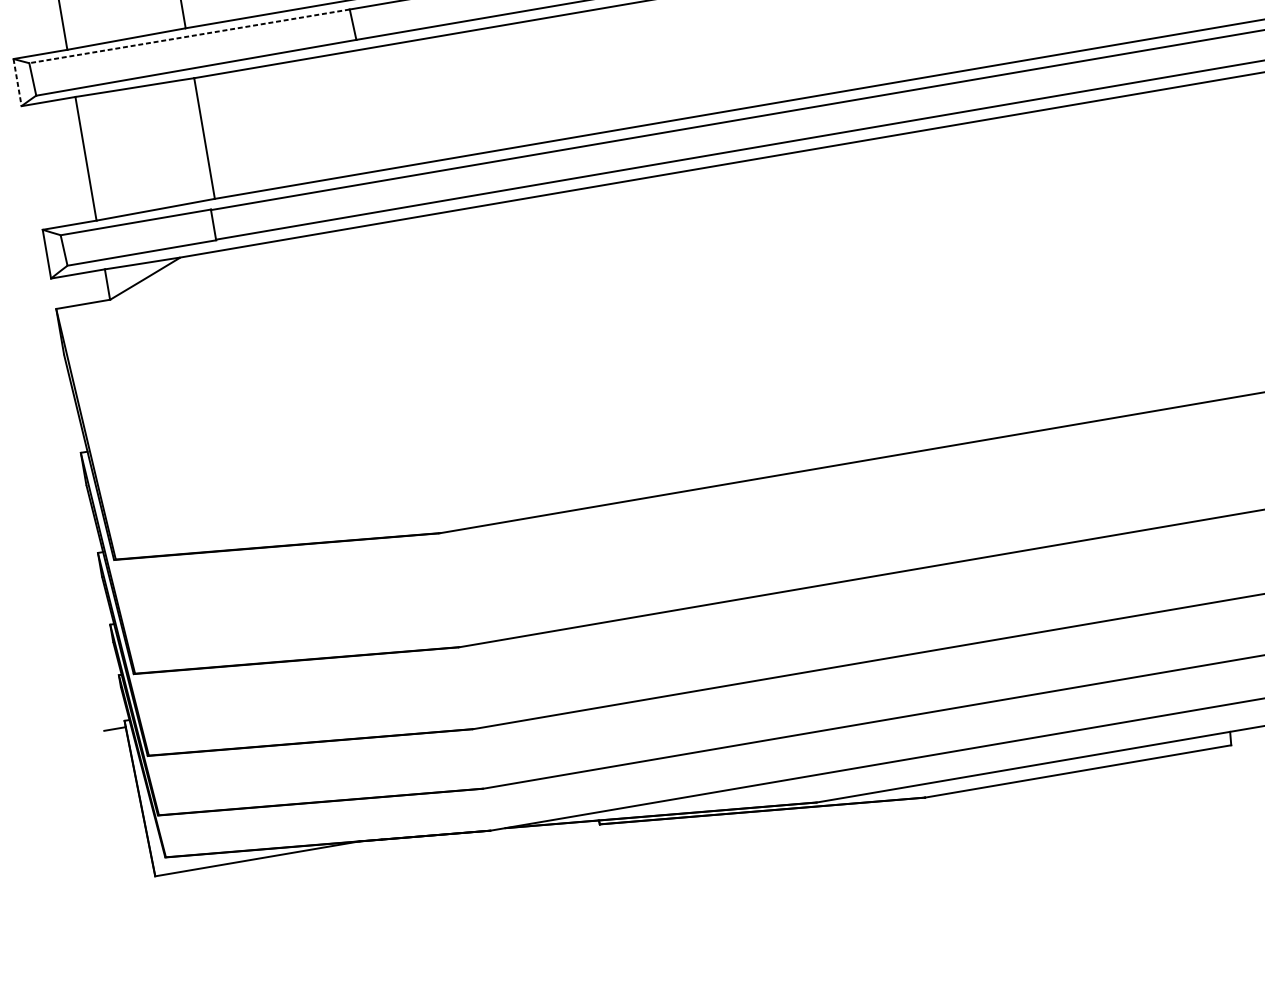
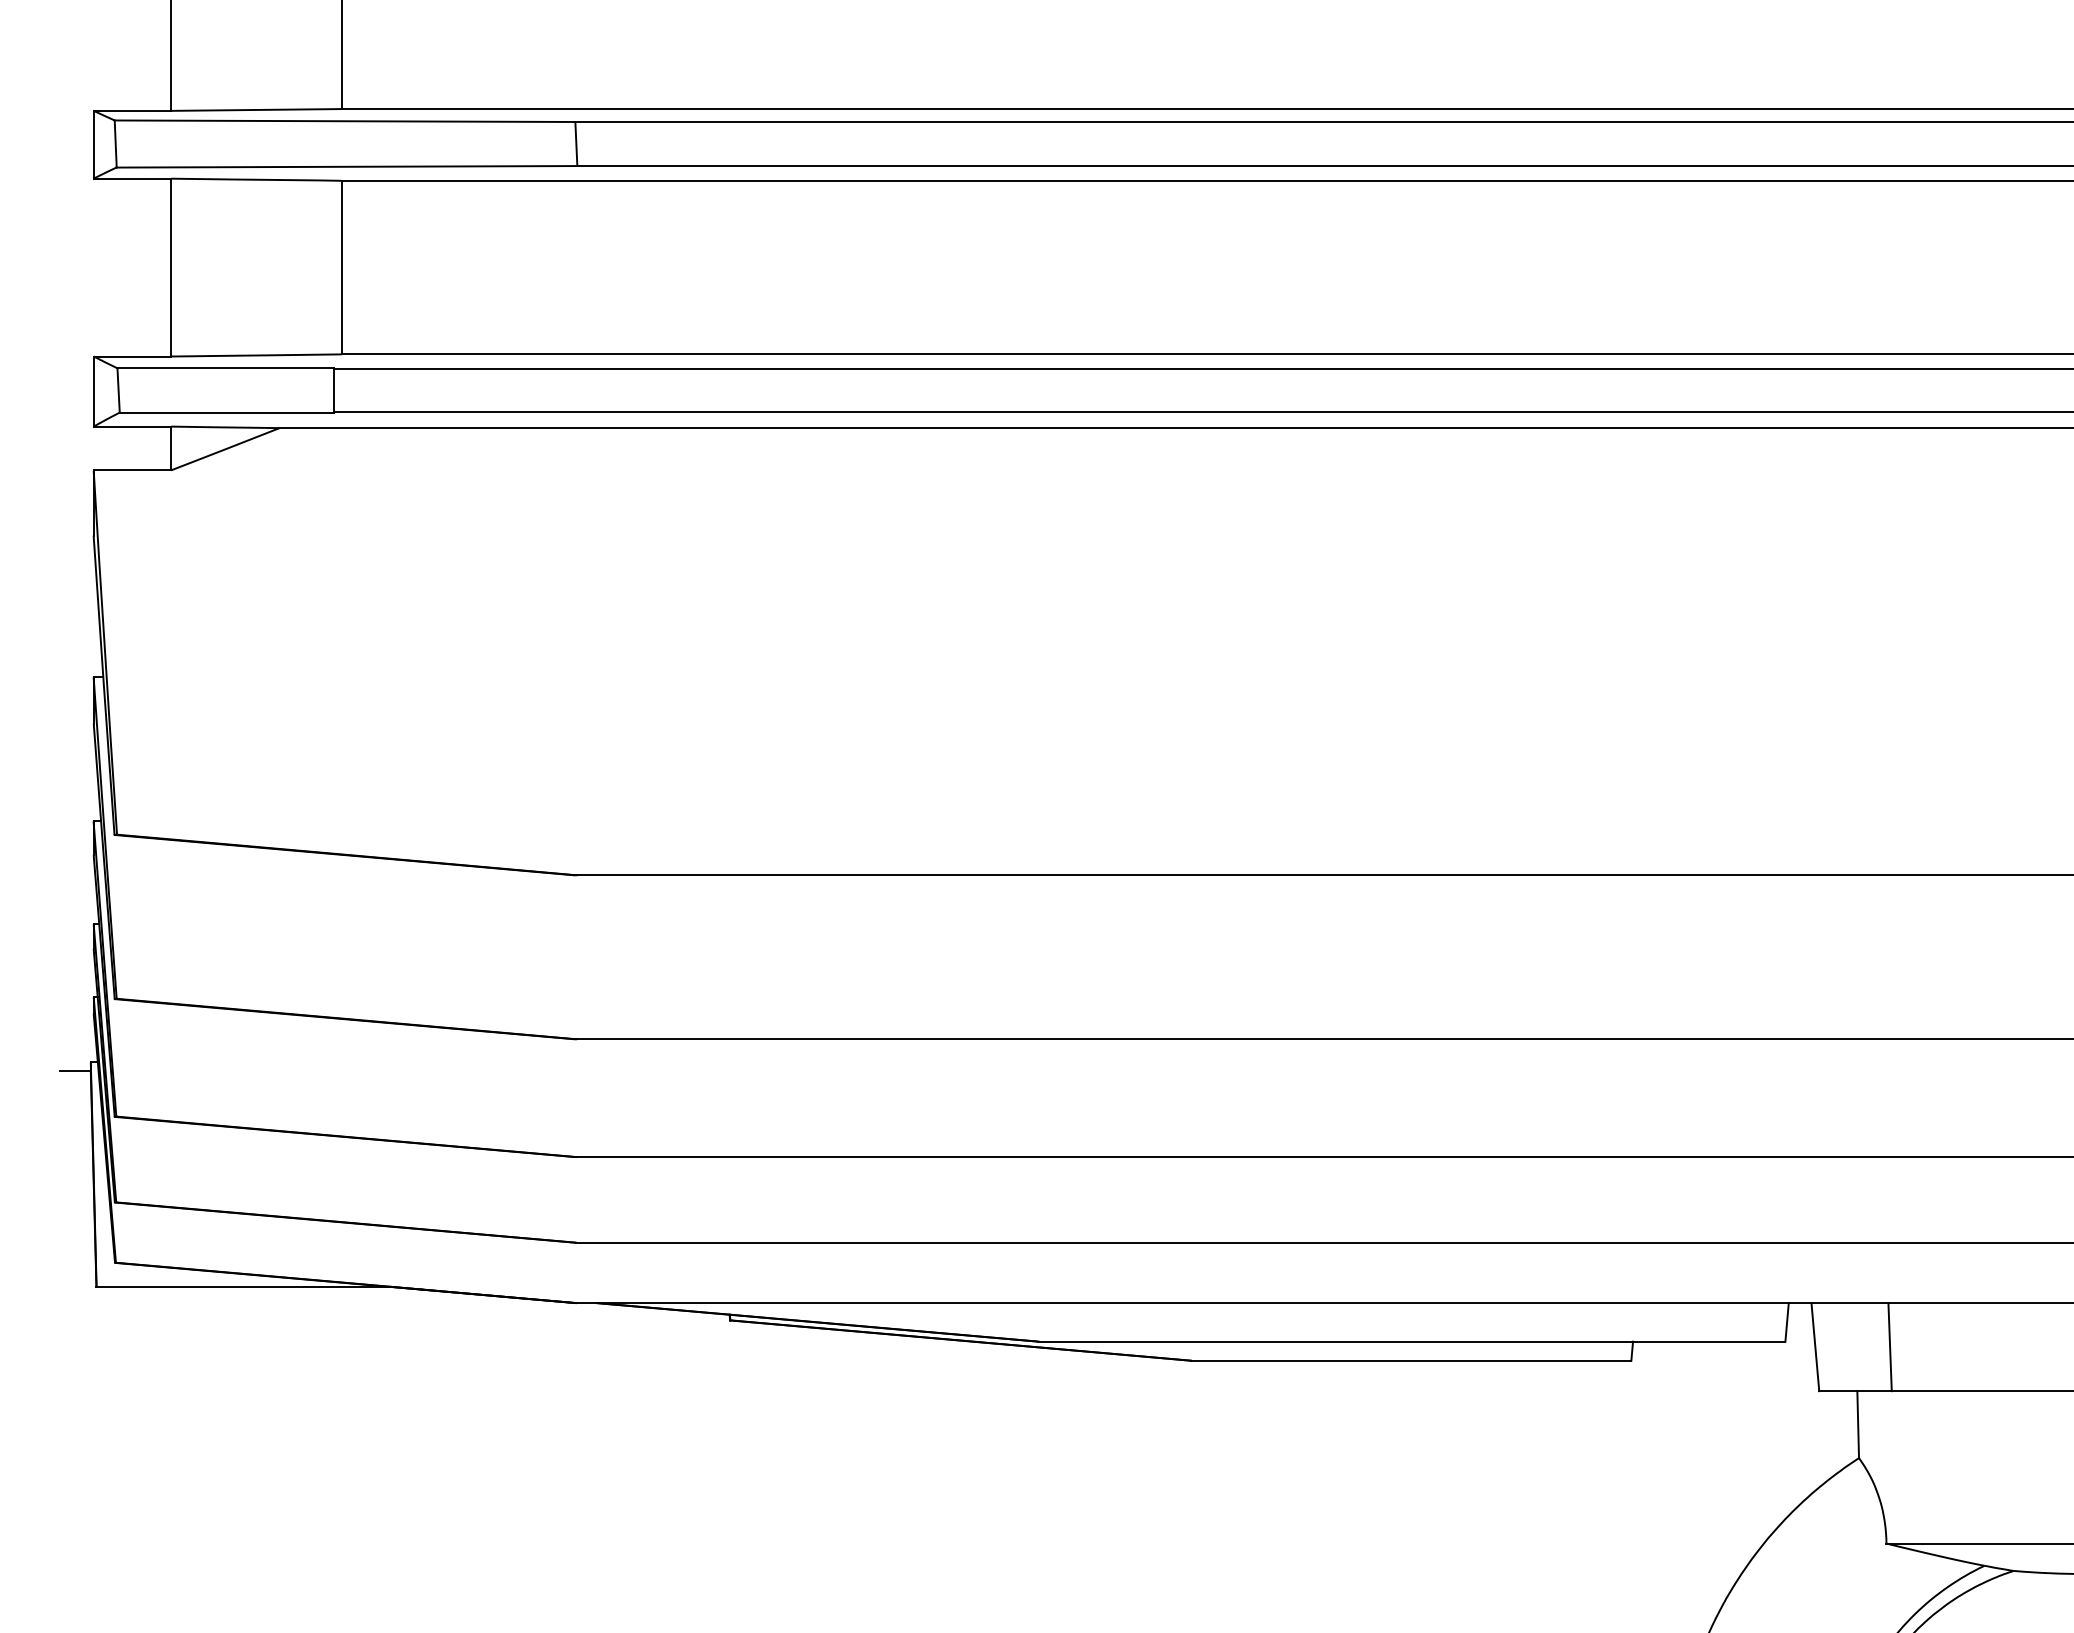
line: (189, 36) -> (344, 121), dashed -> solid
line: (17, 82) -> (93, 144), dashed -> solid

